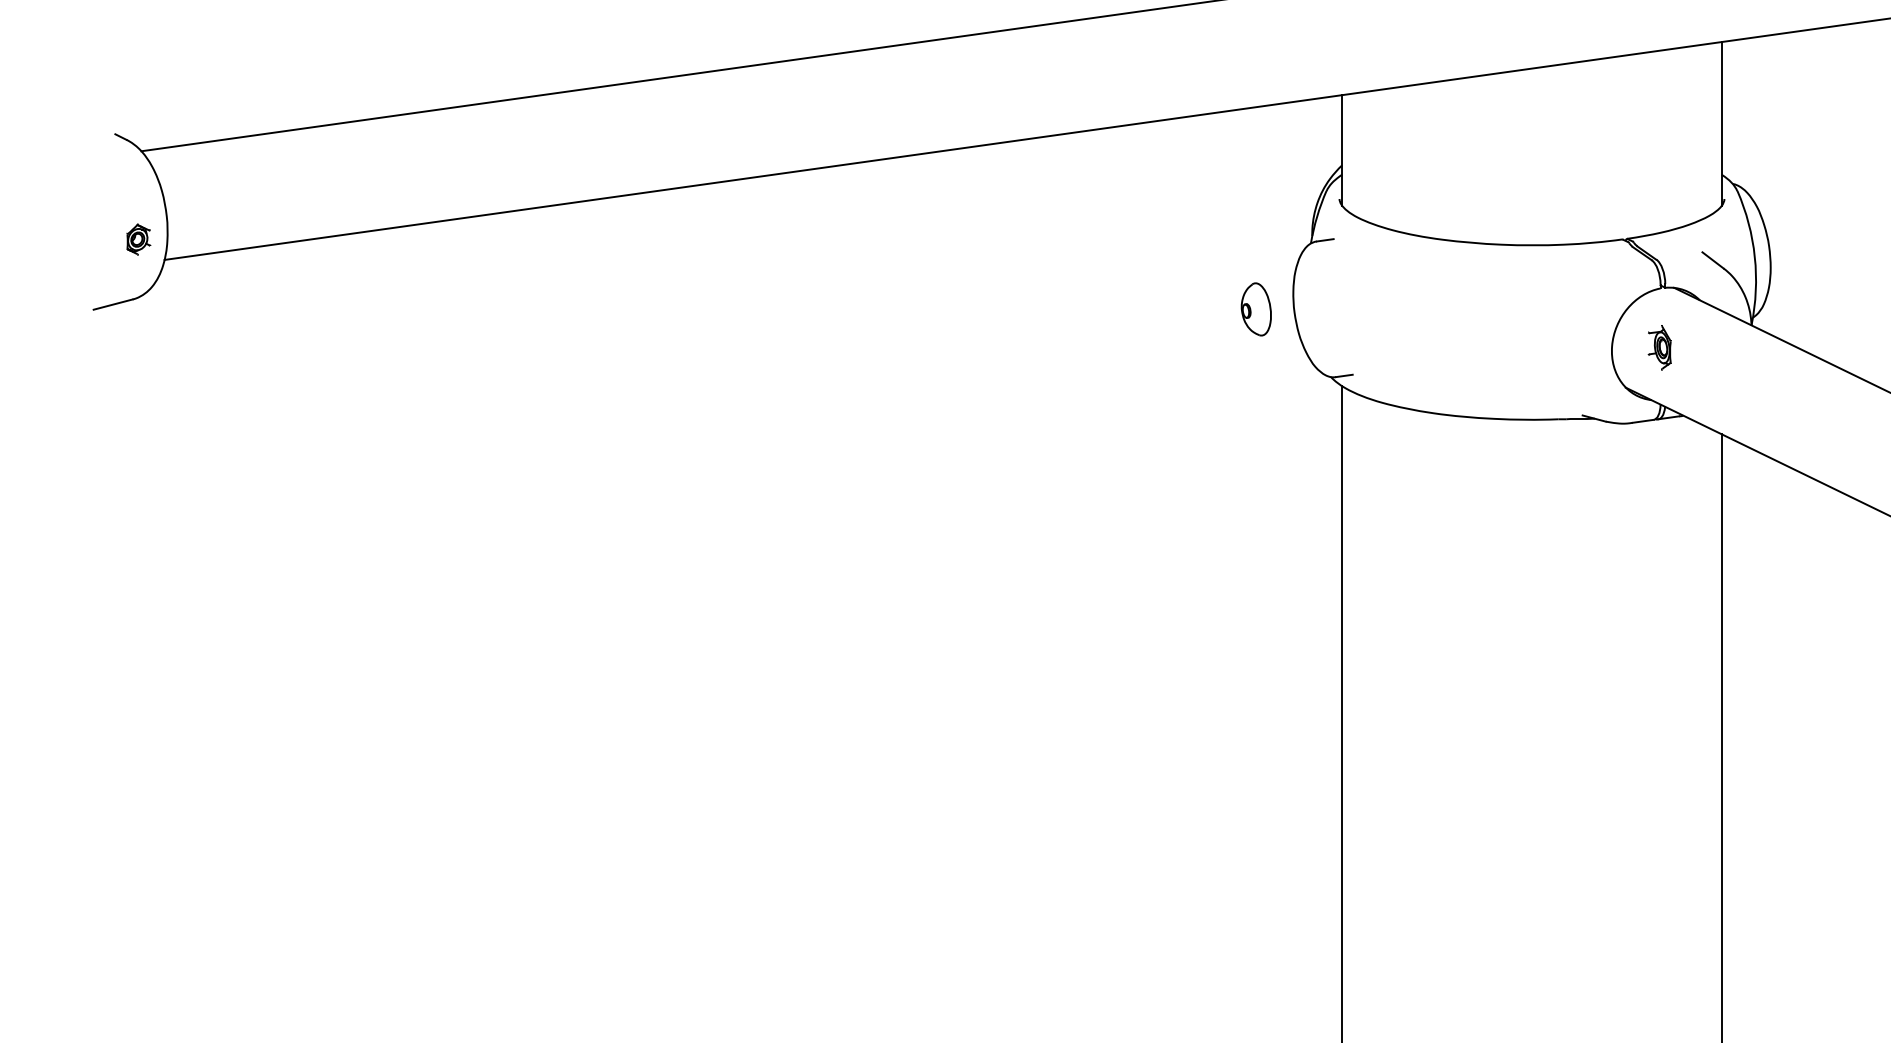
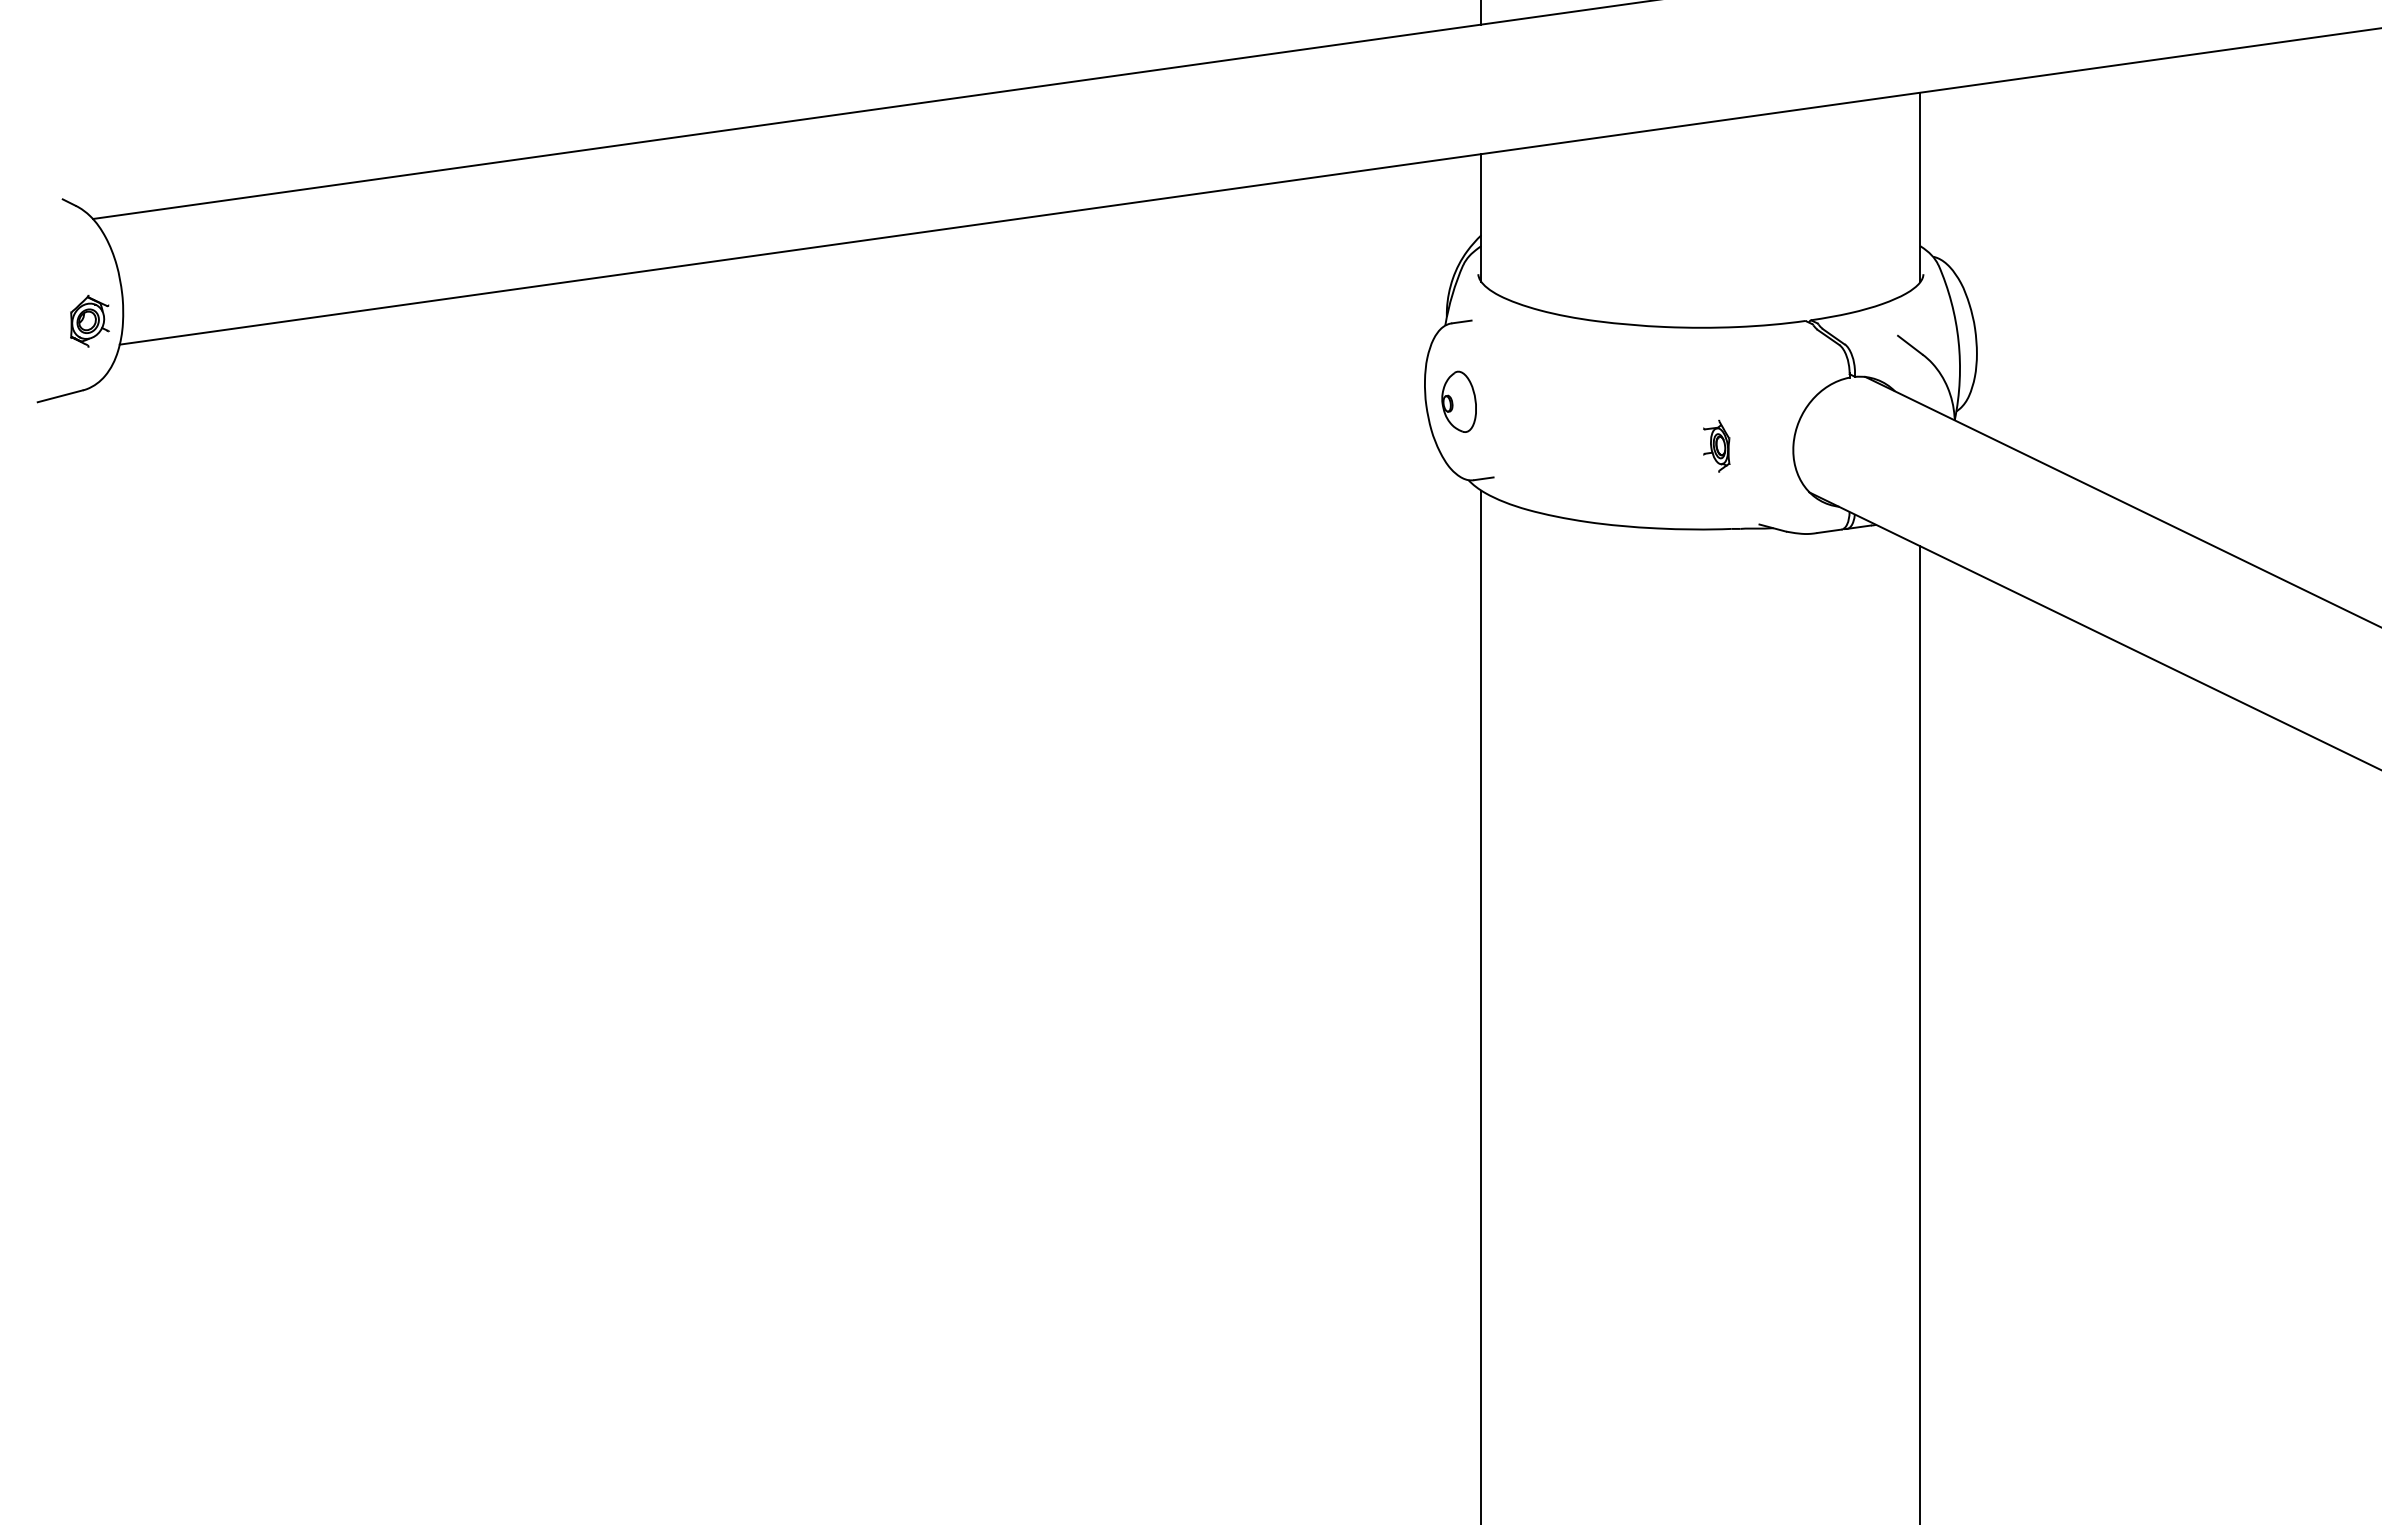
part: (138, 239) -> (89, 320), size x1.43
part: (1255, 309) -> (1458, 401), moved
part: (1659, 347) -> (1716, 445), moved

